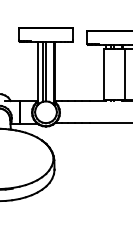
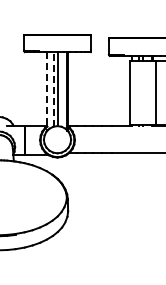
line: (42, 71) -> (53, 88), solid -> dashed
line: (37, 74) -> (47, 92), solid -> dashed

